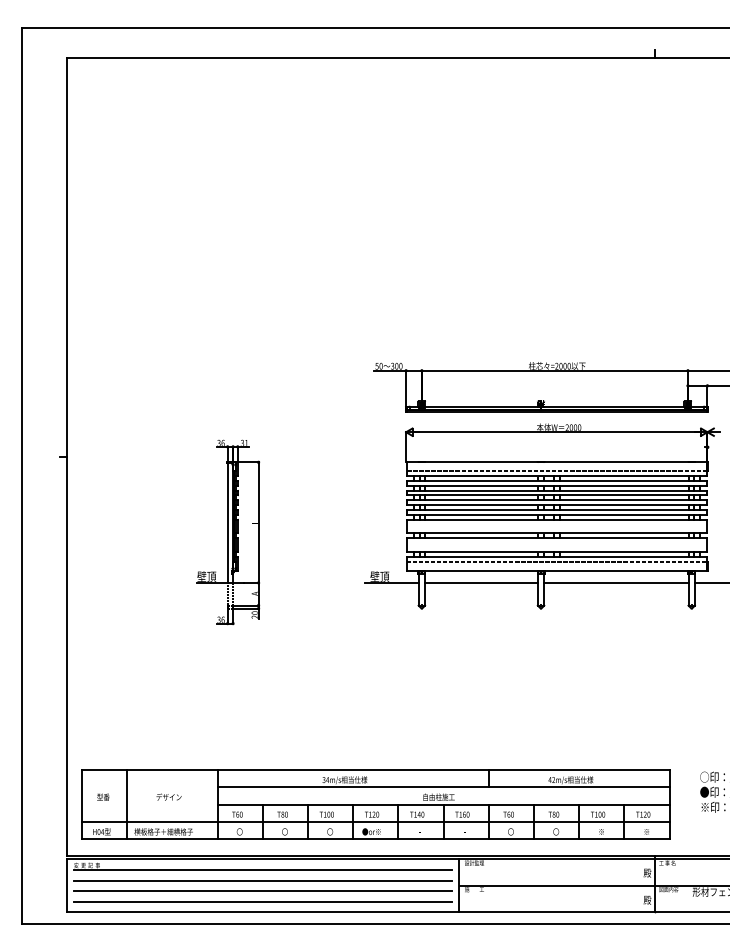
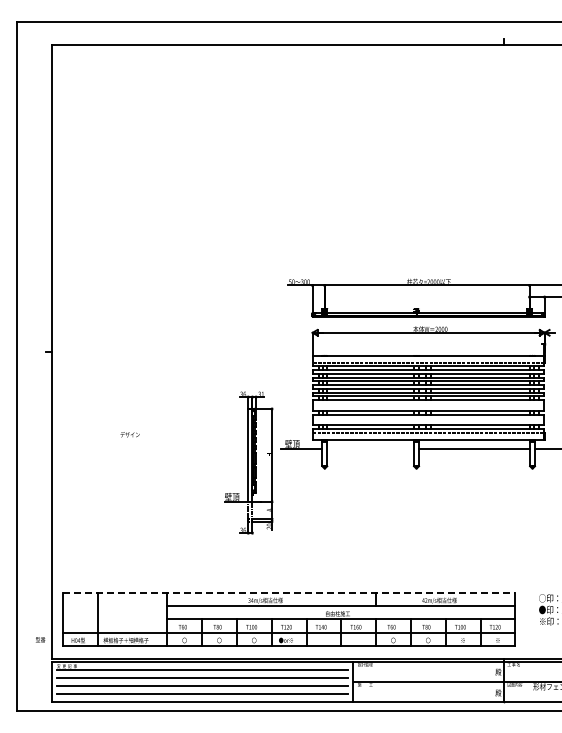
part: (227, 531) -> (248, 462), moved
line: (481, 582) -> (370, 448), removed
line: (376, 769) -> (289, 592), solid -> dashed
text: (103, 796) -> (40, 639), moved
text: (168, 796) -> (129, 434), moved

